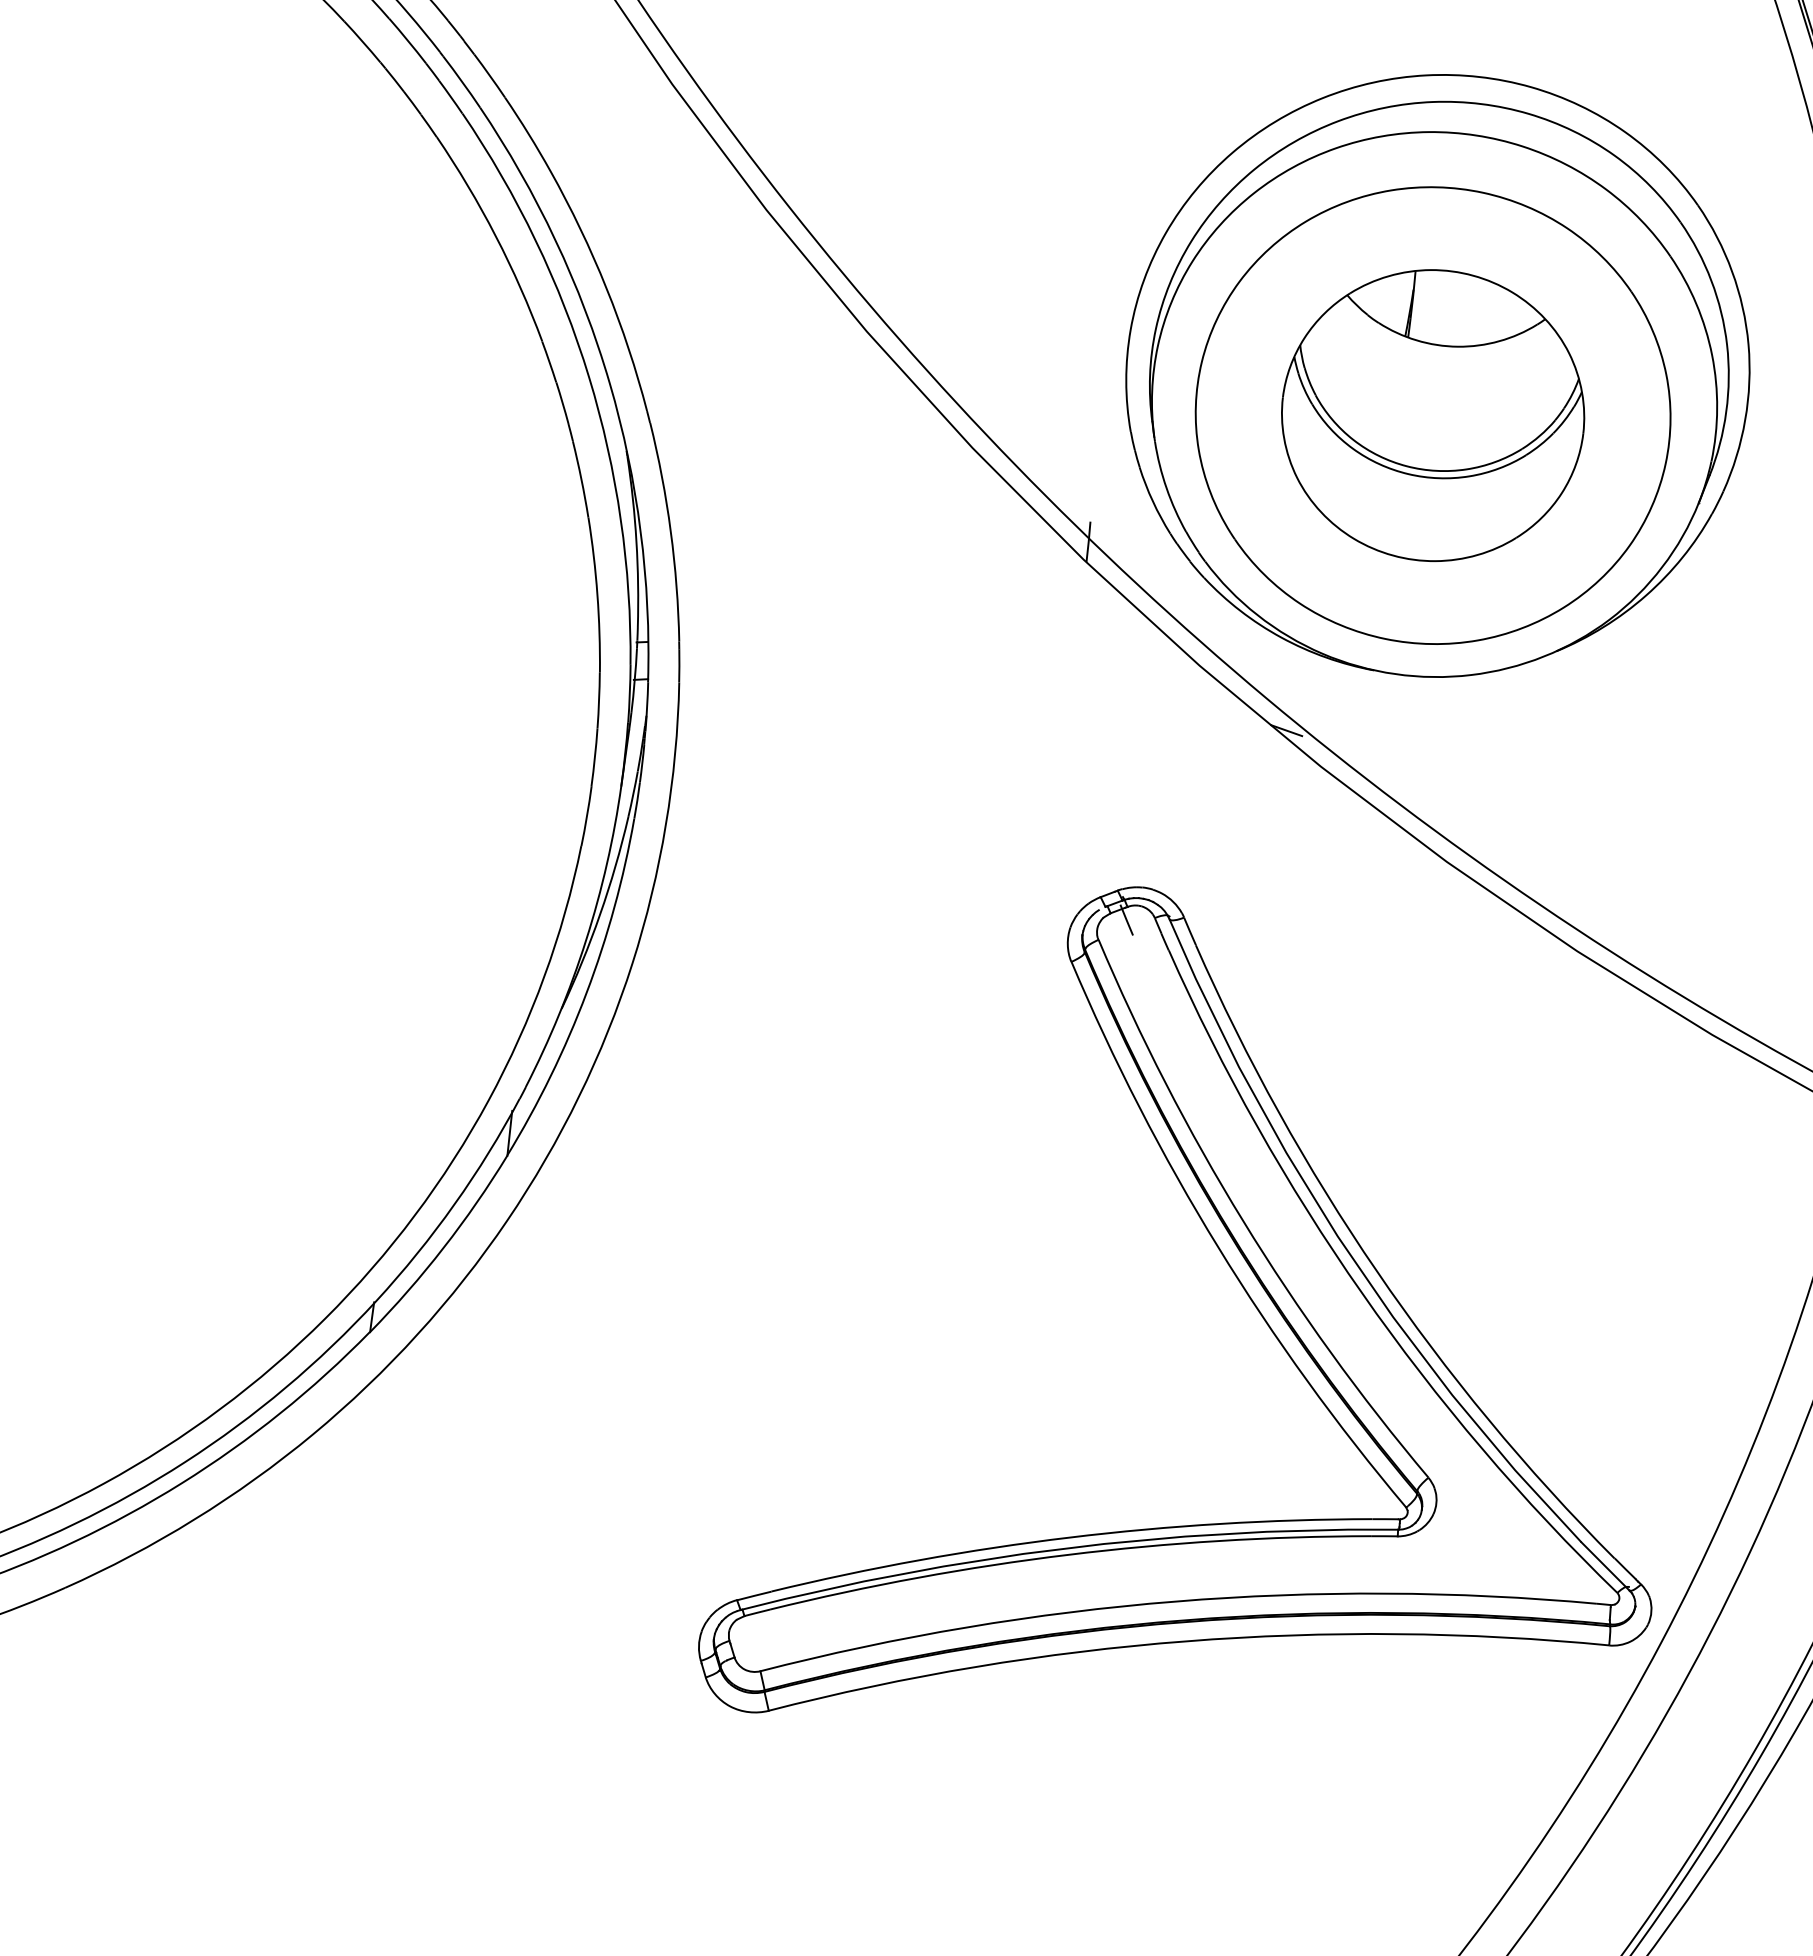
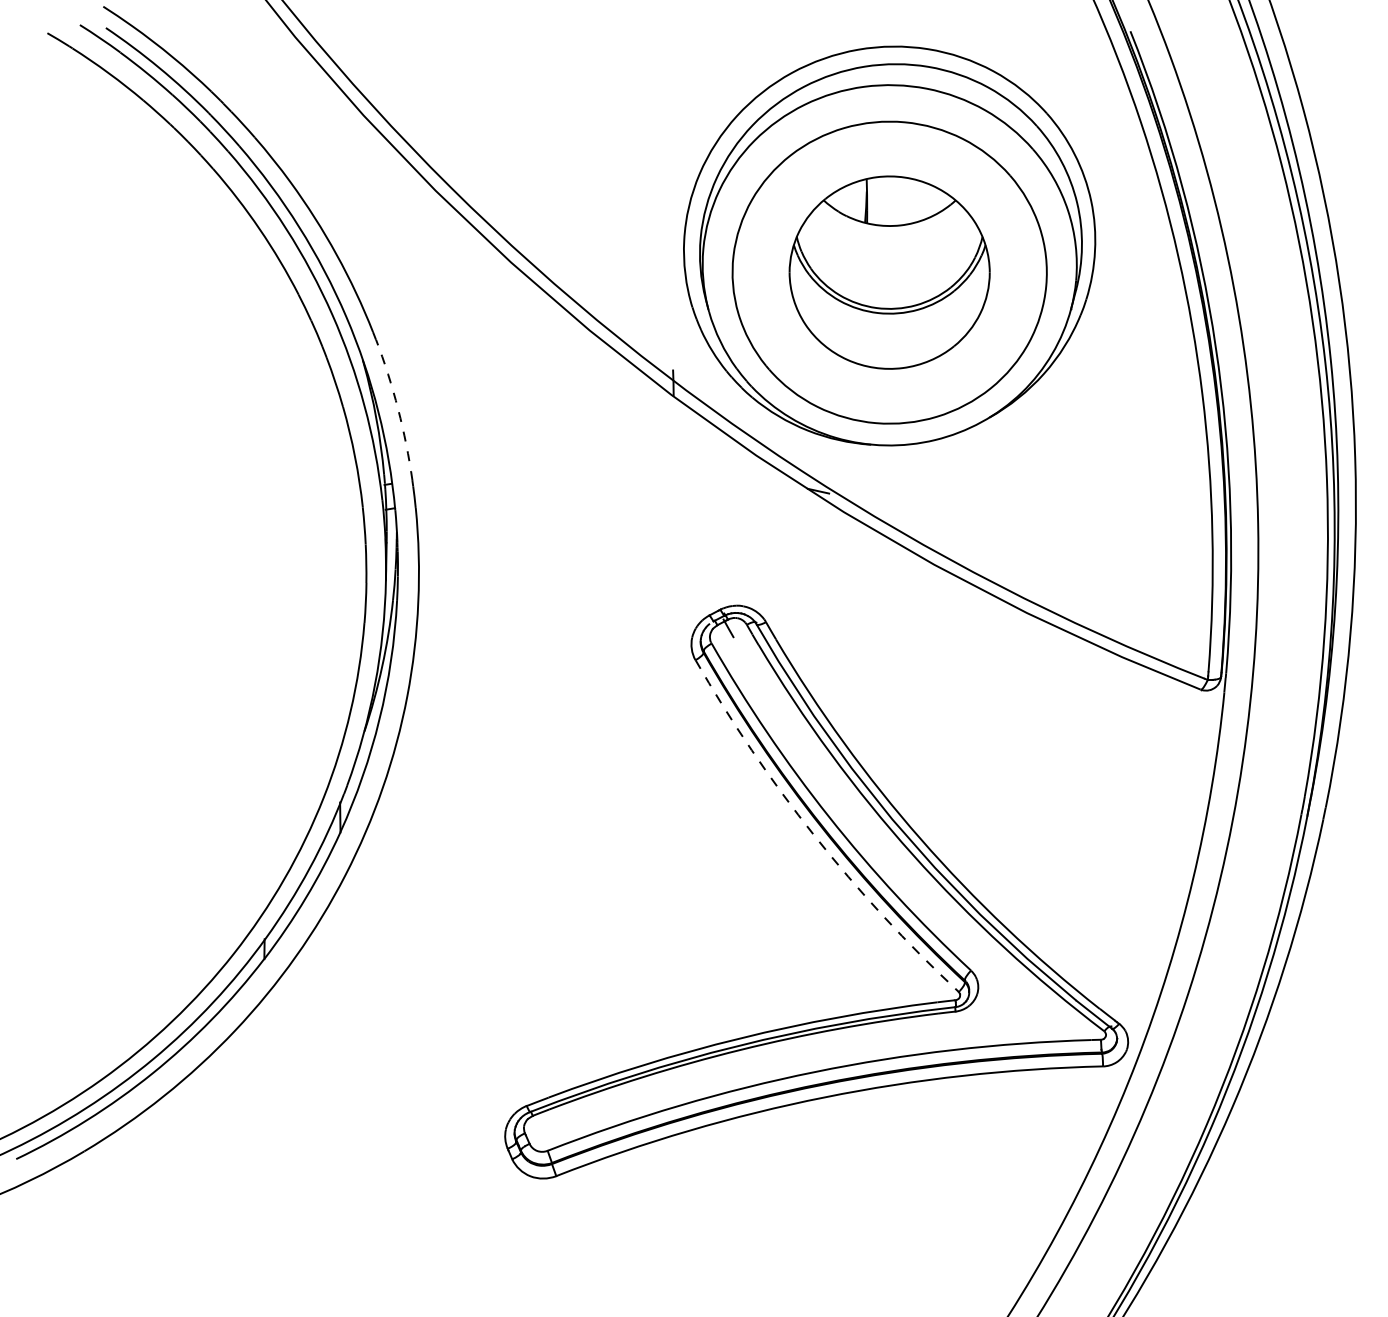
arc: (671, 531) -> (398, 409), solid -> dashed
arc: (1218, 1246) -> (814, 835), solid -> dashed

